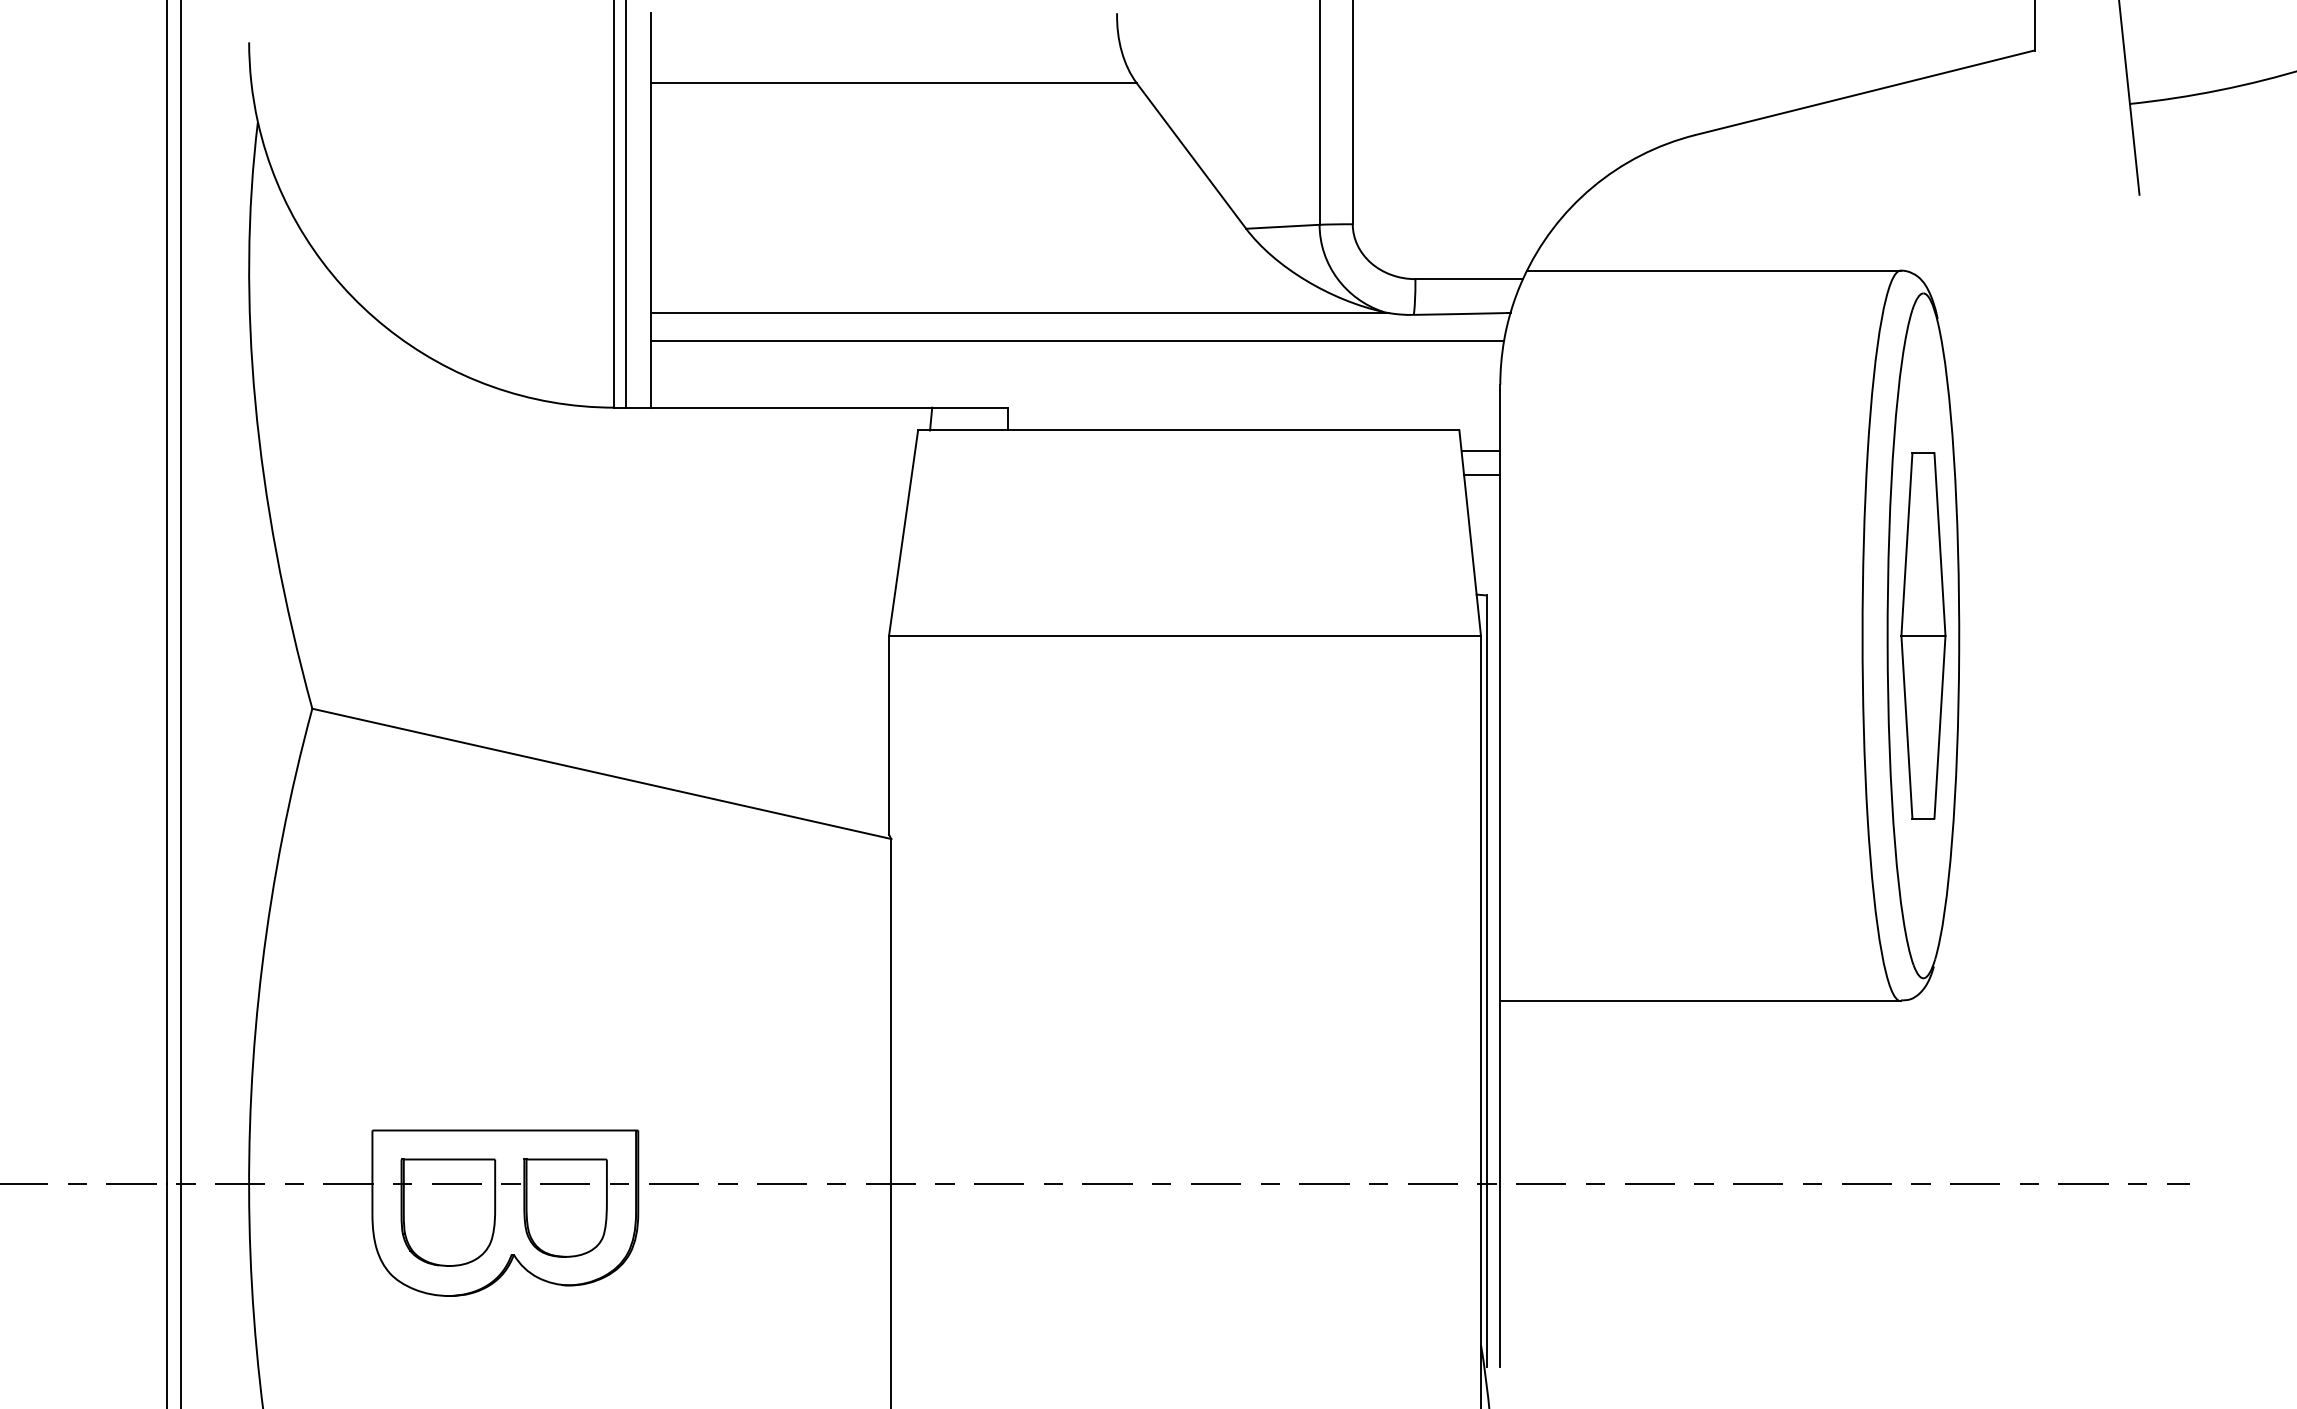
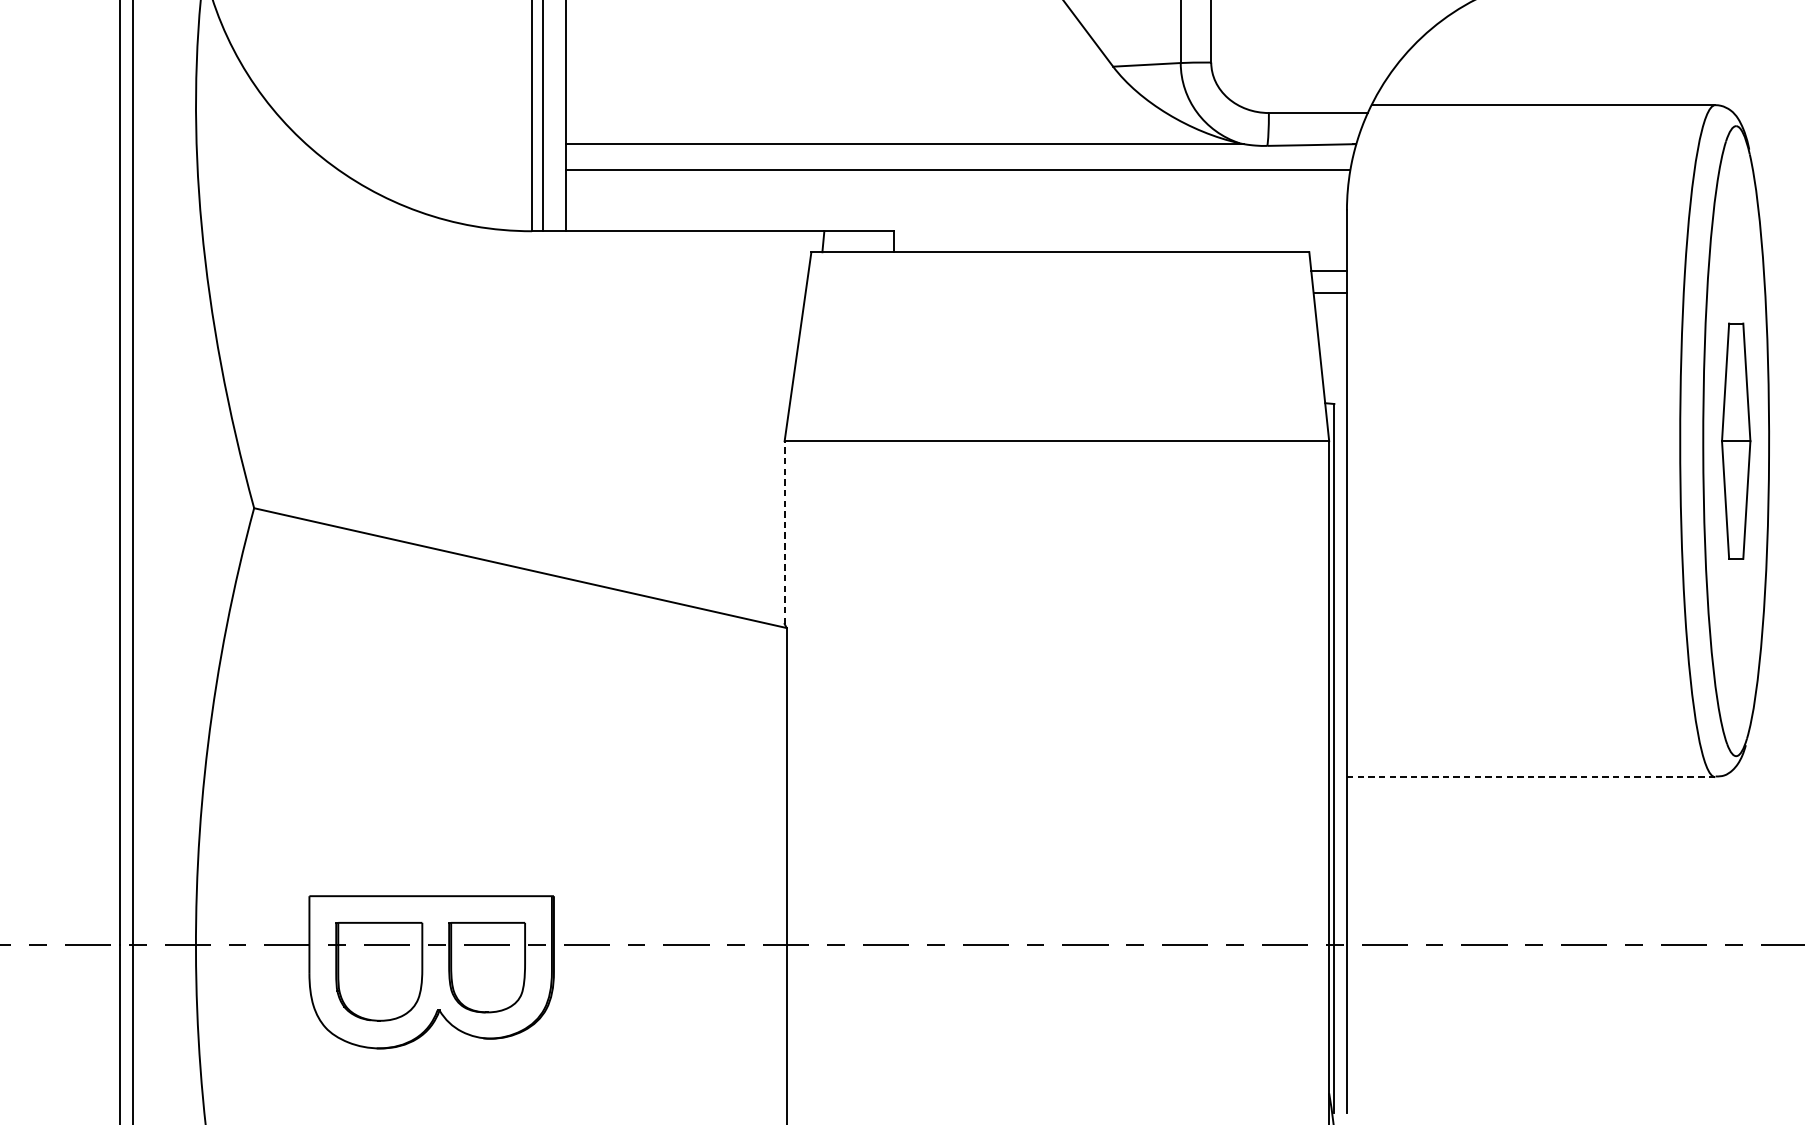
part: (1923, 635) -> (1736, 440), size x0.7
line: (889, 734) -> (785, 531), solid -> dashed
line: (1701, 1001) -> (1532, 777), solid -> dashed

